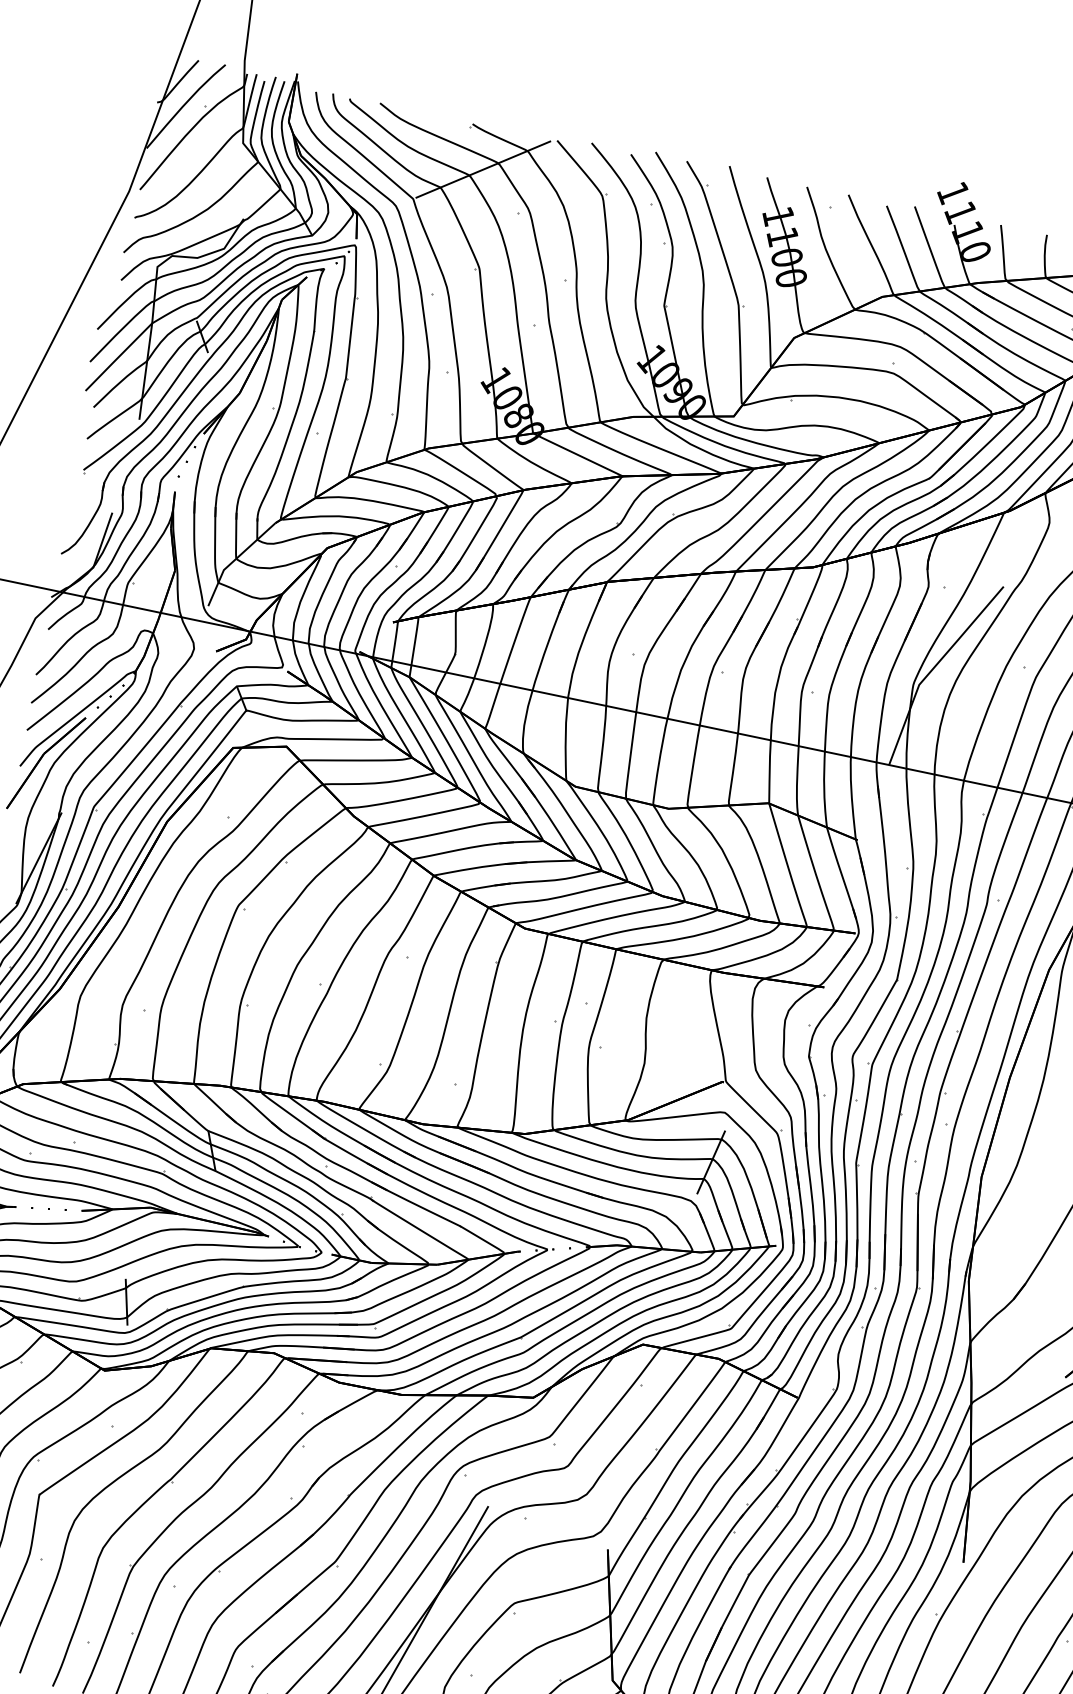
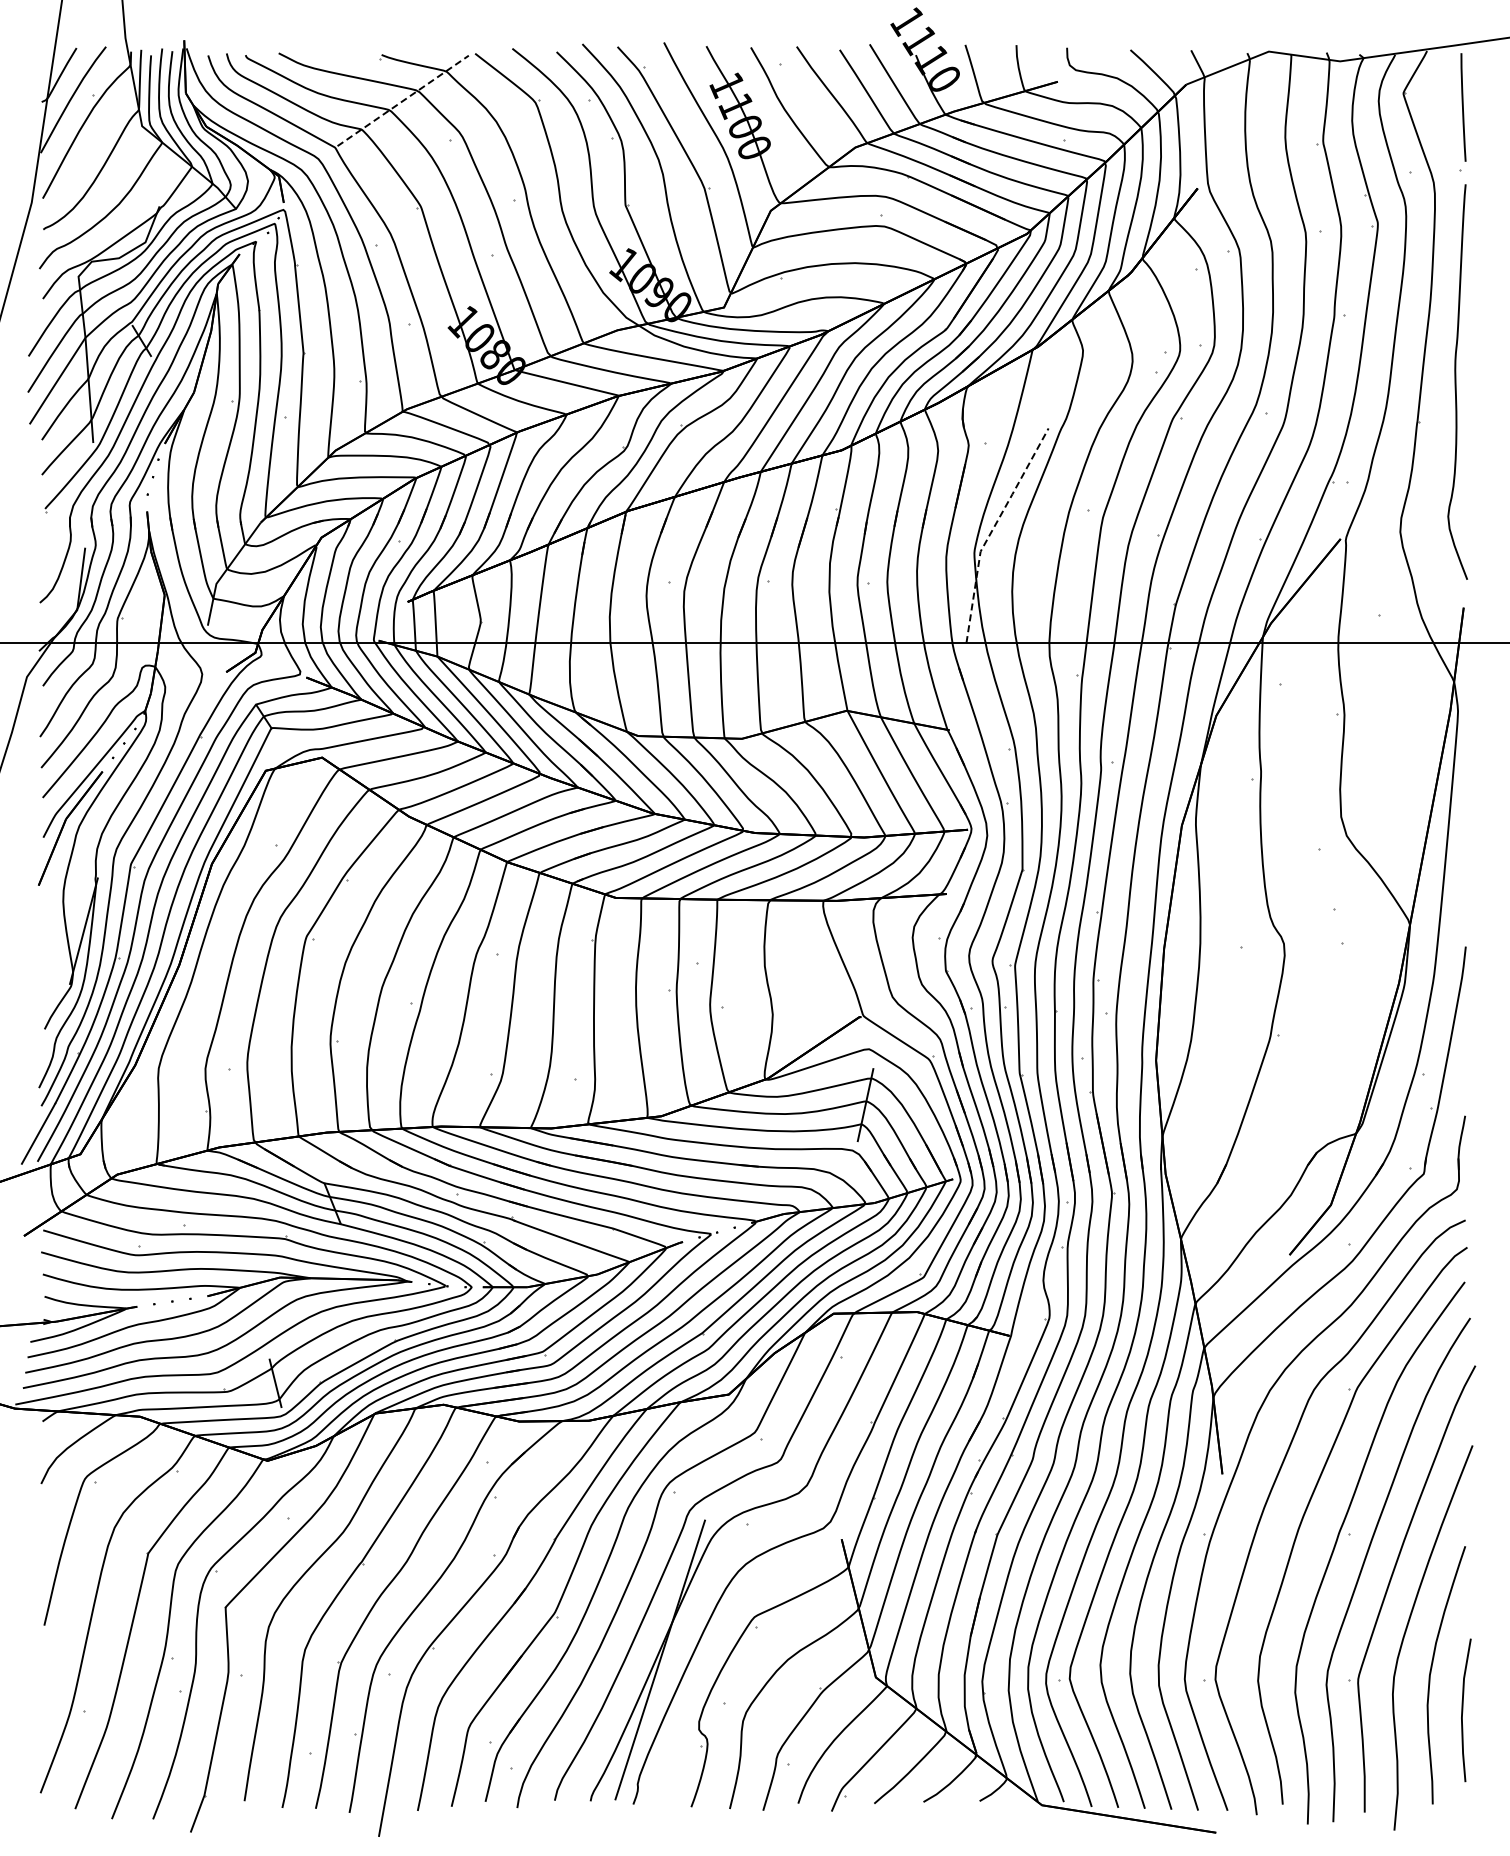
line: (483, 169) -> (403, 100), solid -> dashed
line: (934, 667) -> (992, 529), solid -> dashed

